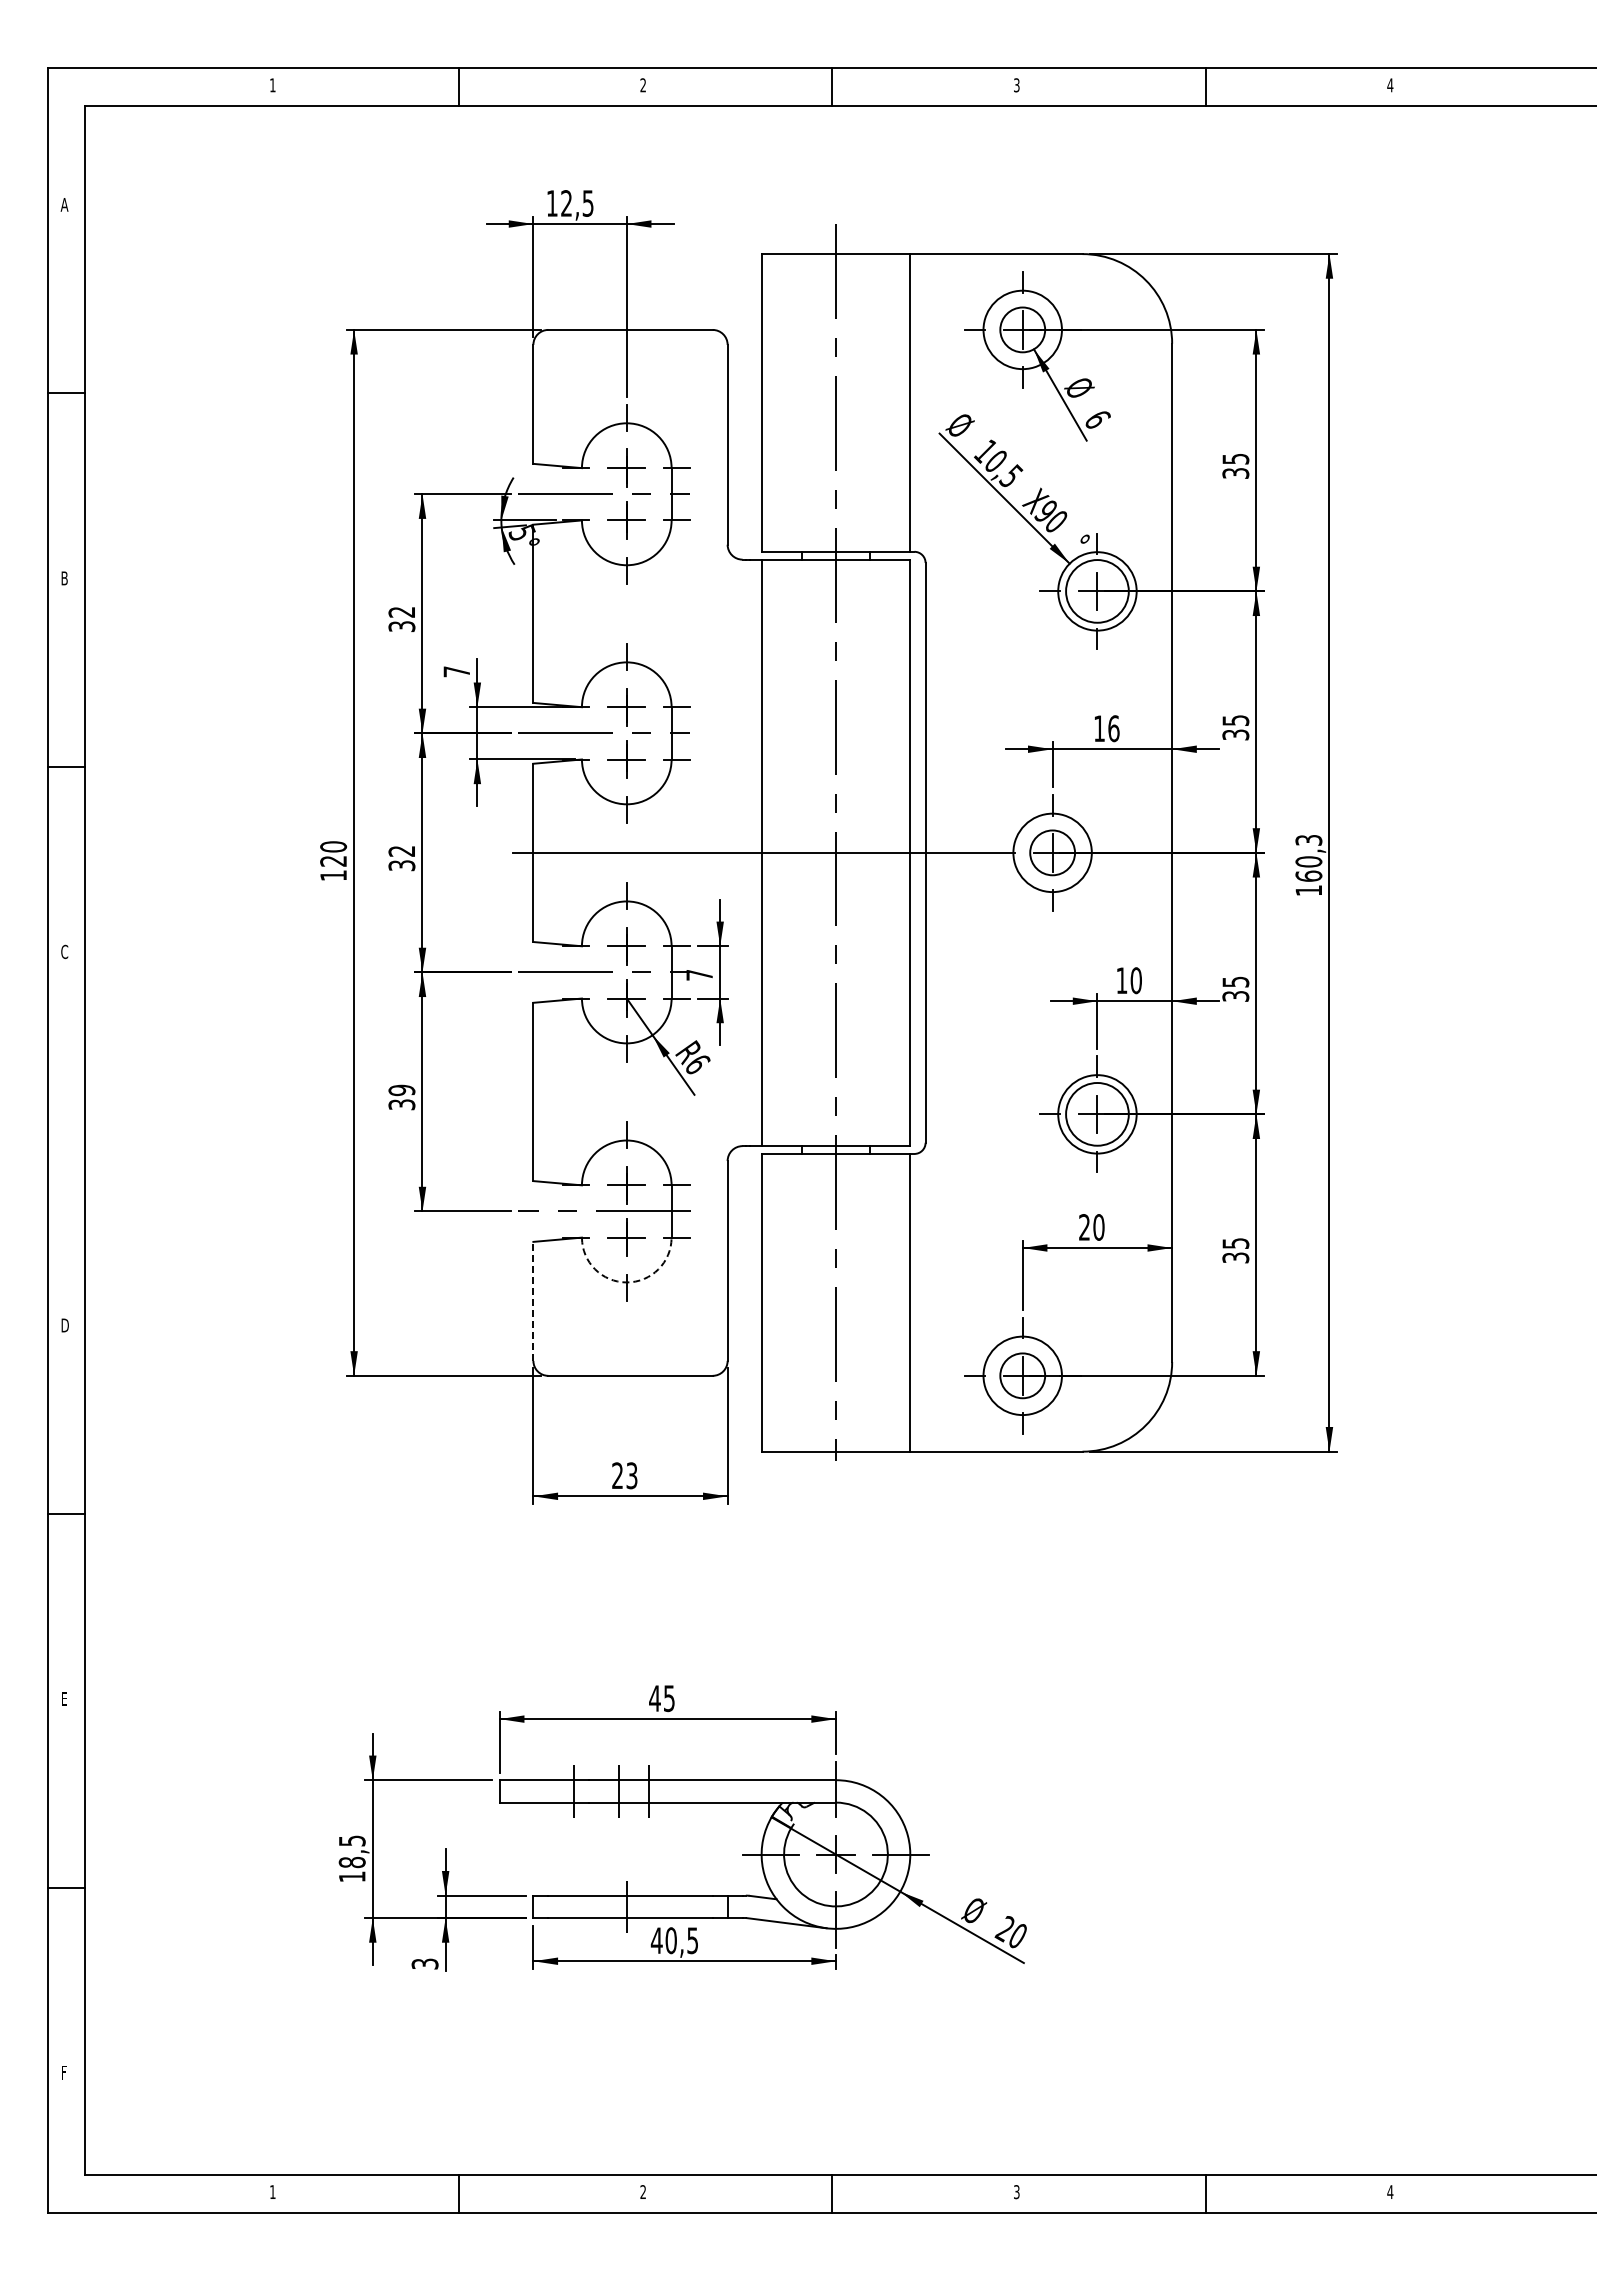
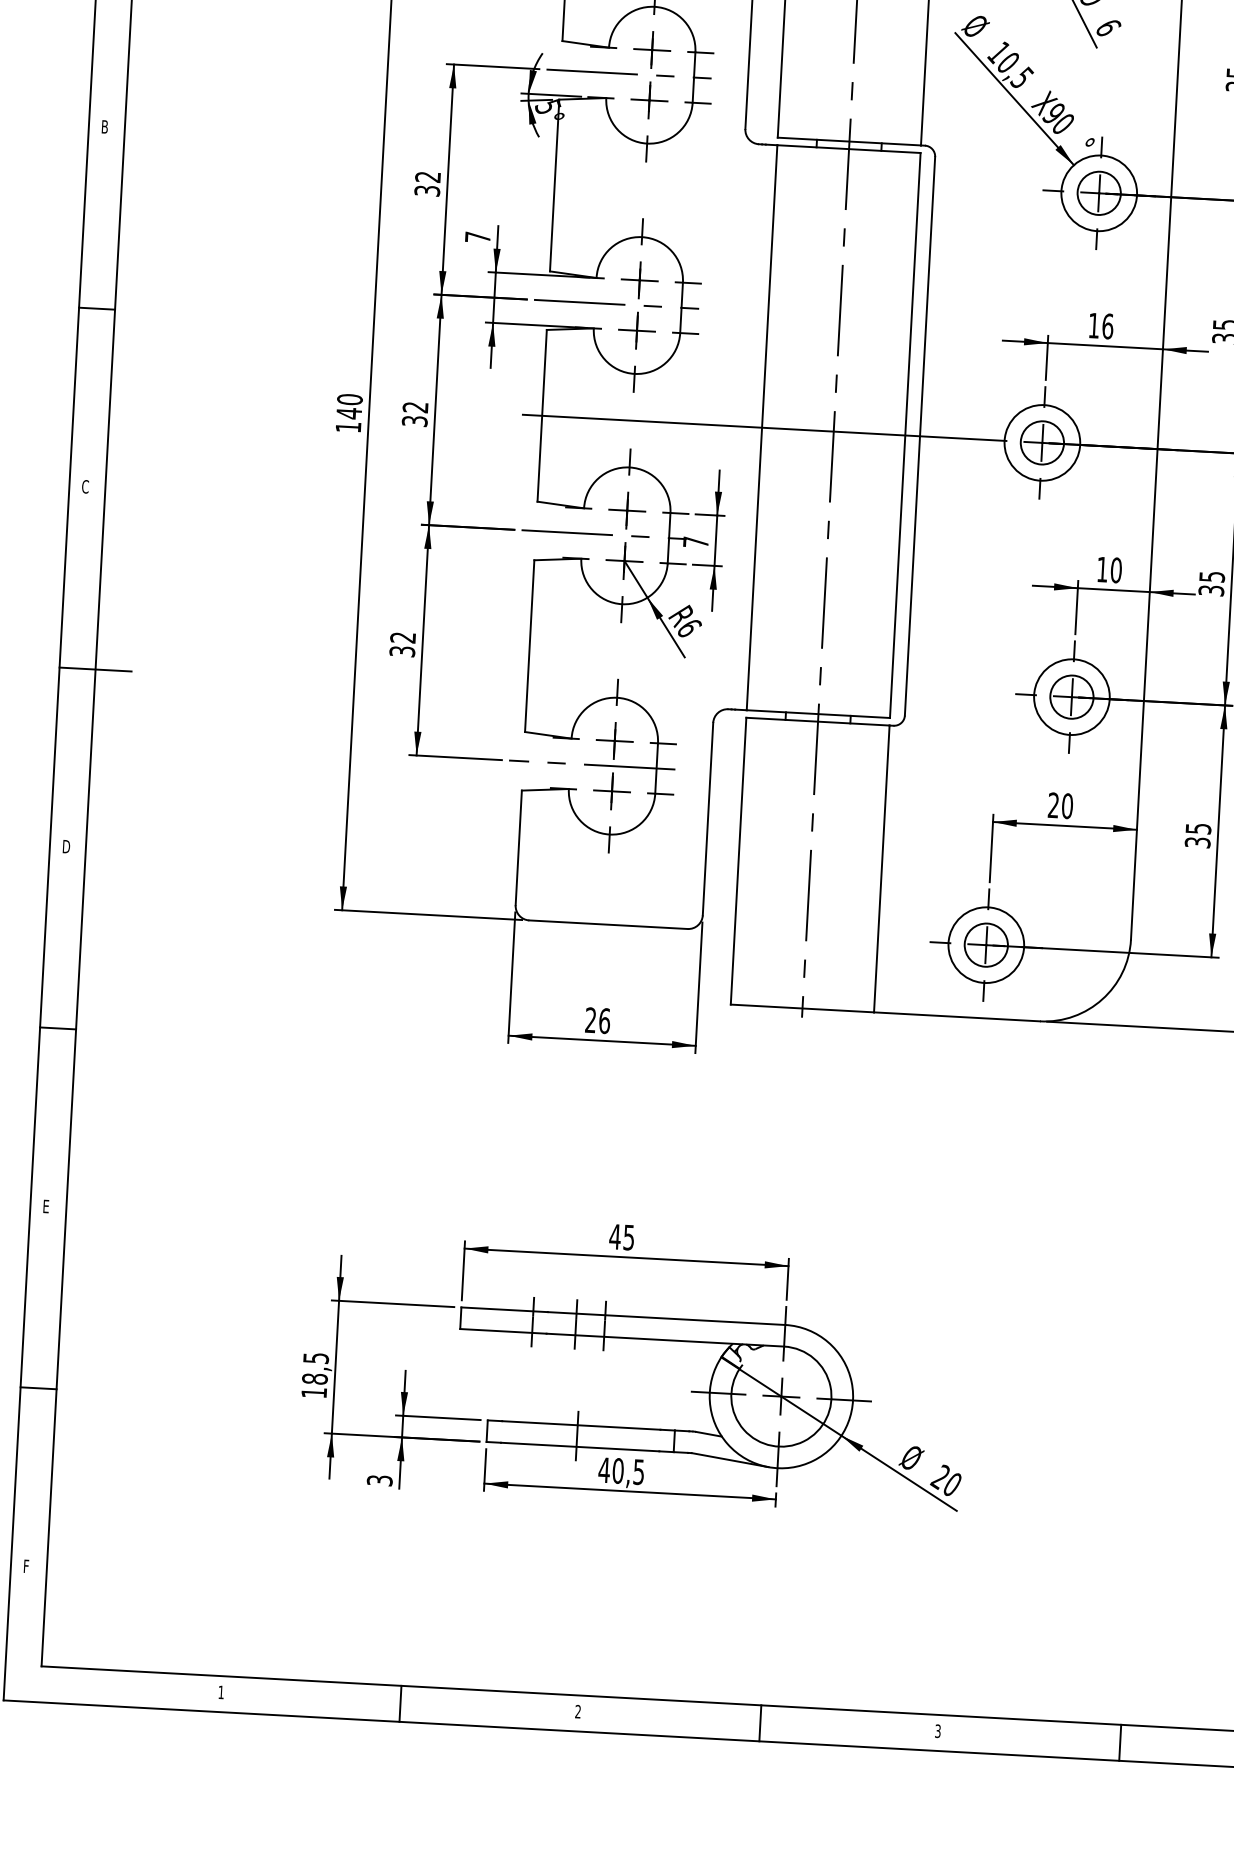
circle: (1097, 591) -> (1099, 193), size x0.71
text: (333, 861) -> (349, 413), 120 -> 140
text: (401, 1090) -> (402, 637), 39 -> 32
circle: (1097, 1113) -> (1072, 696), size x0.71
line: (85, 1140) -> (95, 669), added
arc: (626, 1282) -> (609, 834), dashed -> solid
line: (533, 1301) -> (518, 848), dashed -> solid
text: (631, 1475) -> (604, 1020), 23 -> 26

